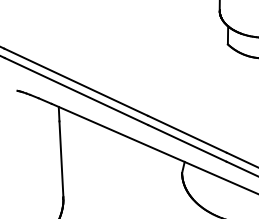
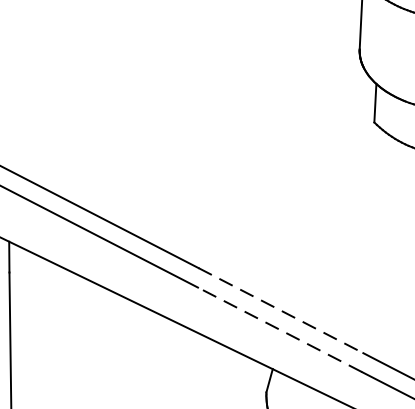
line: (187, 134) -> (280, 310), solid -> dashed
line: (186, 143) -> (278, 329), solid -> dashed

